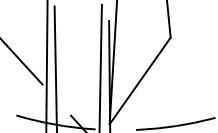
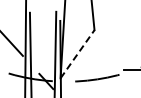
line: (140, 79) -> (77, 53), solid -> dashed

